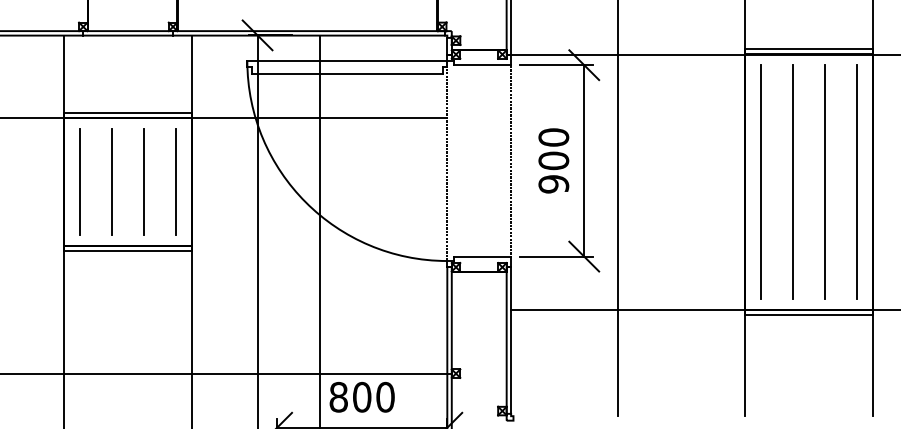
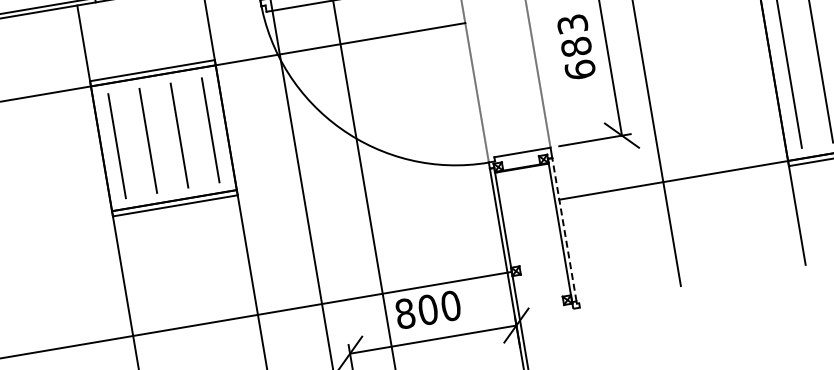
text: (553, 160) -> (576, 46), 900 -> 683
line: (511, 340) -> (564, 229), solid -> dashed

